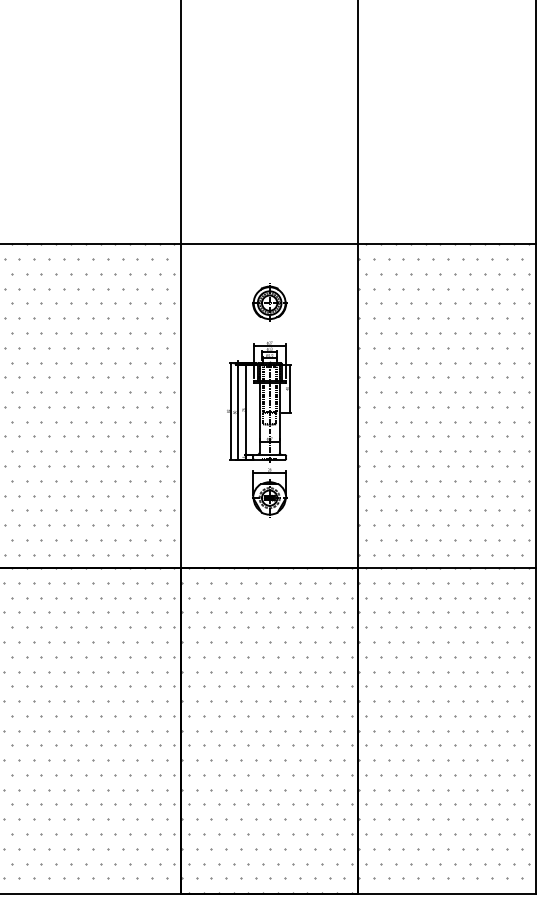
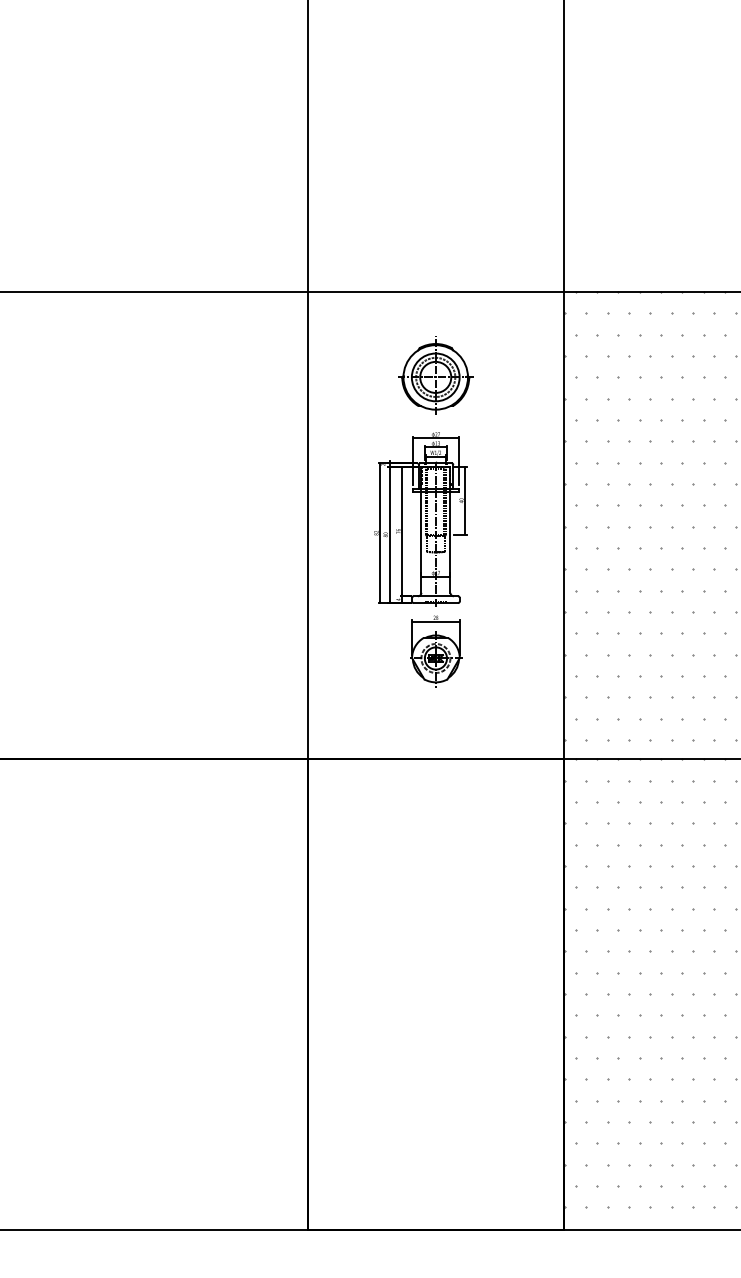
part: (269, 302) -> (435, 376), size x1.4
hatch: (89, 399) -> (175, 516), removed
hatch: (89, 723) -> (175, 983), removed
hatch: (266, 730) -> (431, 993), removed

